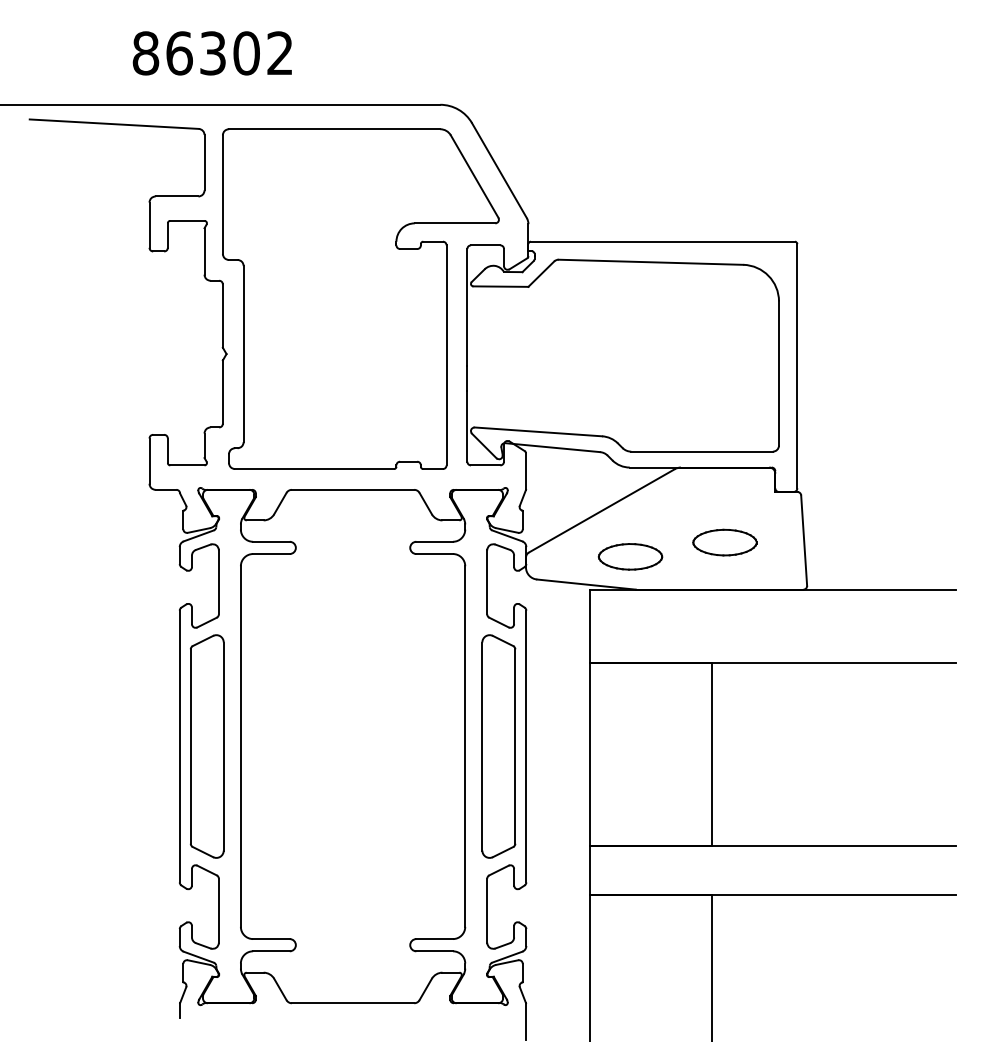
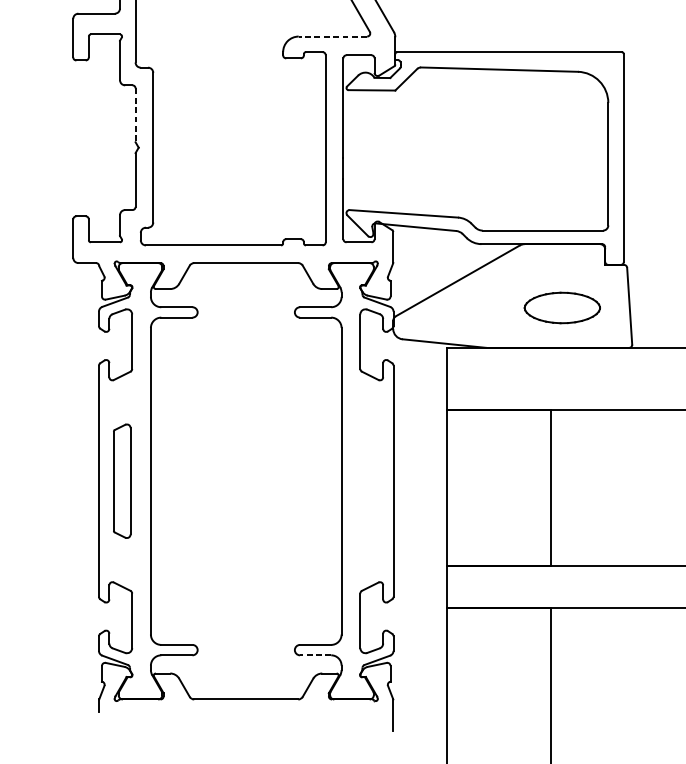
line: (454, 223) -> (332, 36), solid -> dashed
line: (222, 316) -> (135, 115), solid -> dashed
part: (724, 542) -> (561, 307), size x1.4
part: (630, 556) -> (482, 319), removed
part: (206, 746) -> (121, 481), size x0.6
part: (498, 746) -> (369, 481), removed
line: (434, 951) -> (315, 655), solid -> dashed

